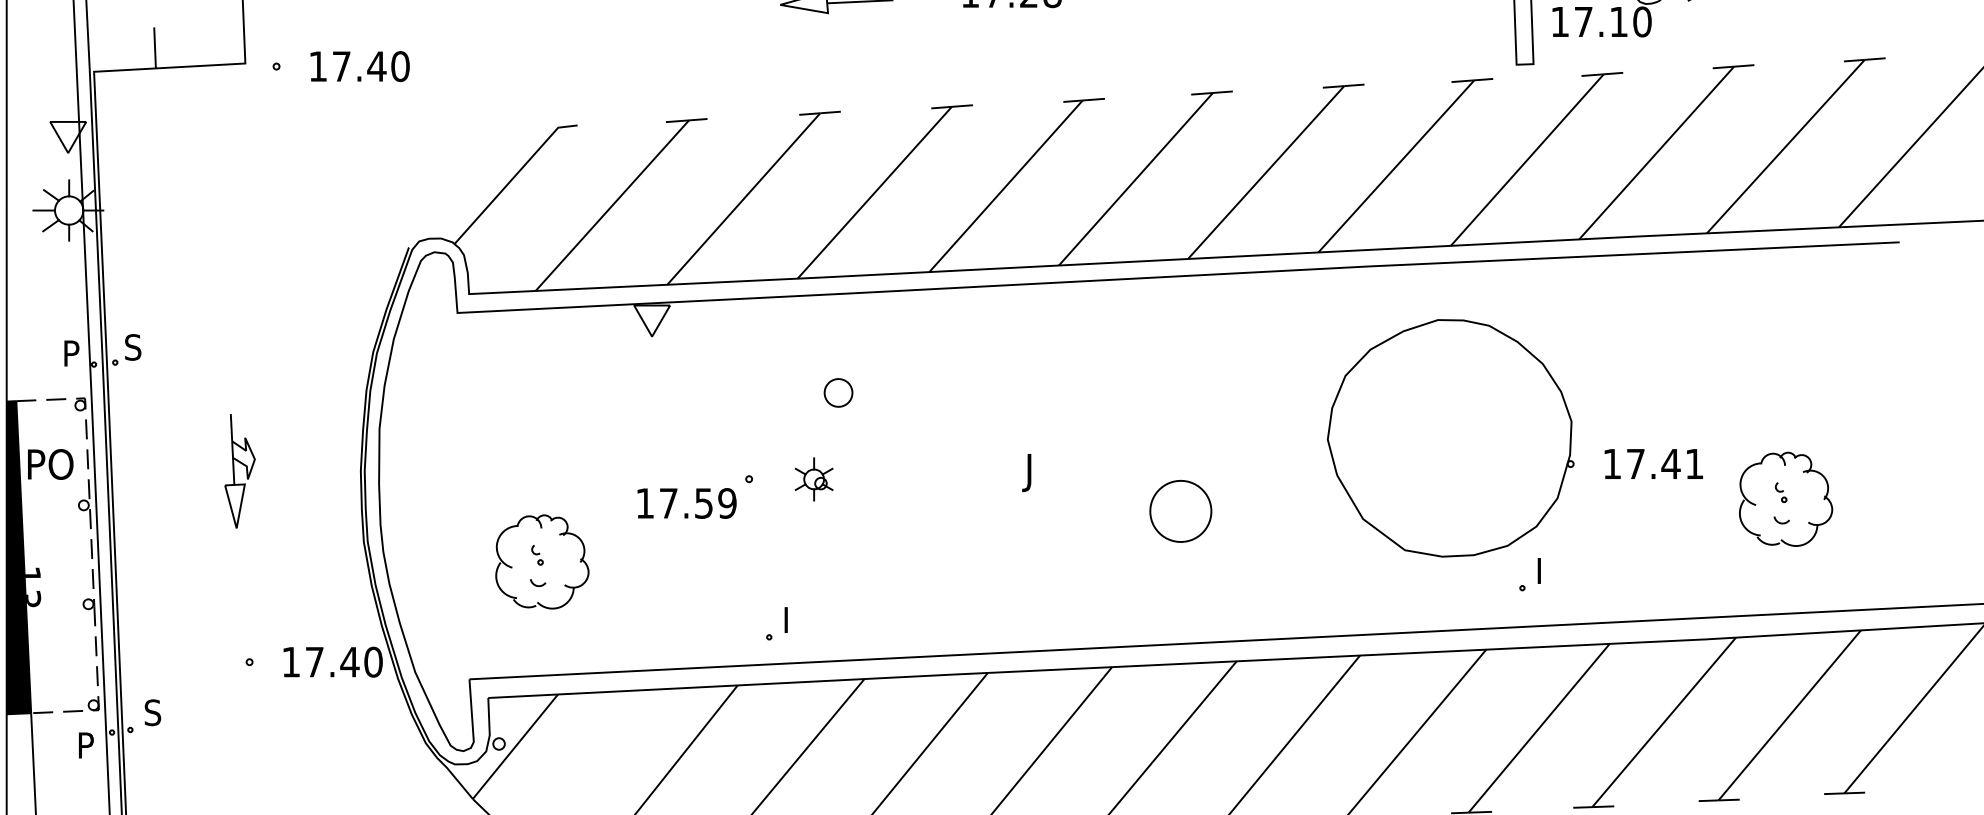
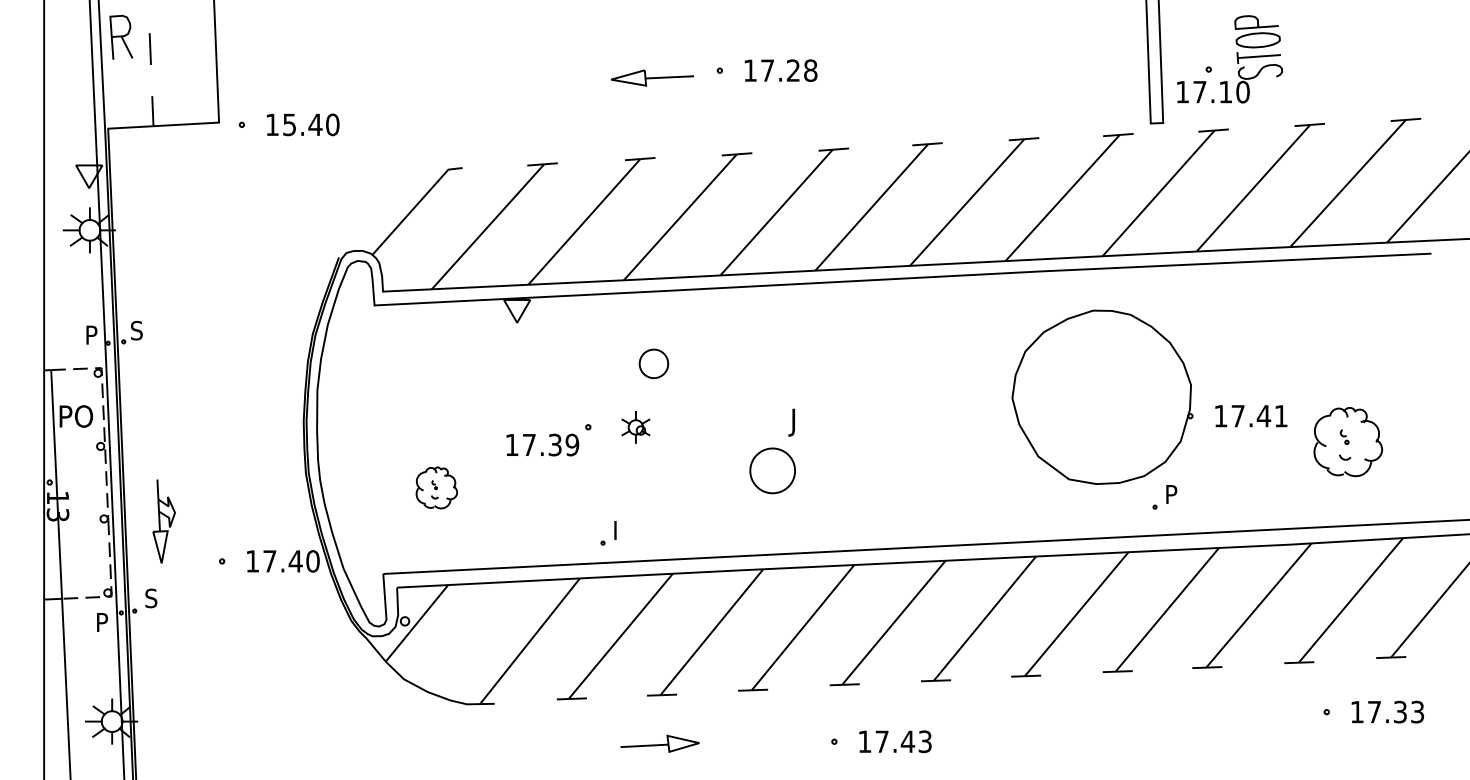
text: (341, 66) -> (289, 124), 17.40 -> 15.40
part: (838, 393) -> (653, 364), size x1.4
part: (239, 471) -> (163, 521), moved
text: (704, 502) -> (555, 444), 17.59 -> 17.39
part: (1180, 510) -> (772, 470), moved
fill: (19, 557) -> (53, 484), removed
part: (542, 561) -> (436, 487), size x0.6
text: (1546, 565) -> (1172, 490), I -> P

